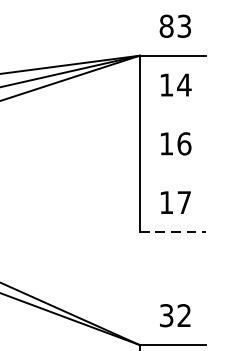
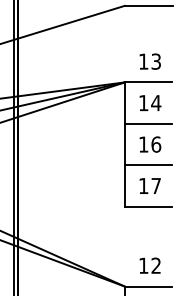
text: (166, 26) -> (143, 61), 83 -> 13
line: (171, 113) -> (147, 123), added
line: (171, 173) -> (147, 165), added
line: (173, 231) -> (148, 206), dashed -> solid
text: (166, 315) -> (143, 265), 32 -> 12

